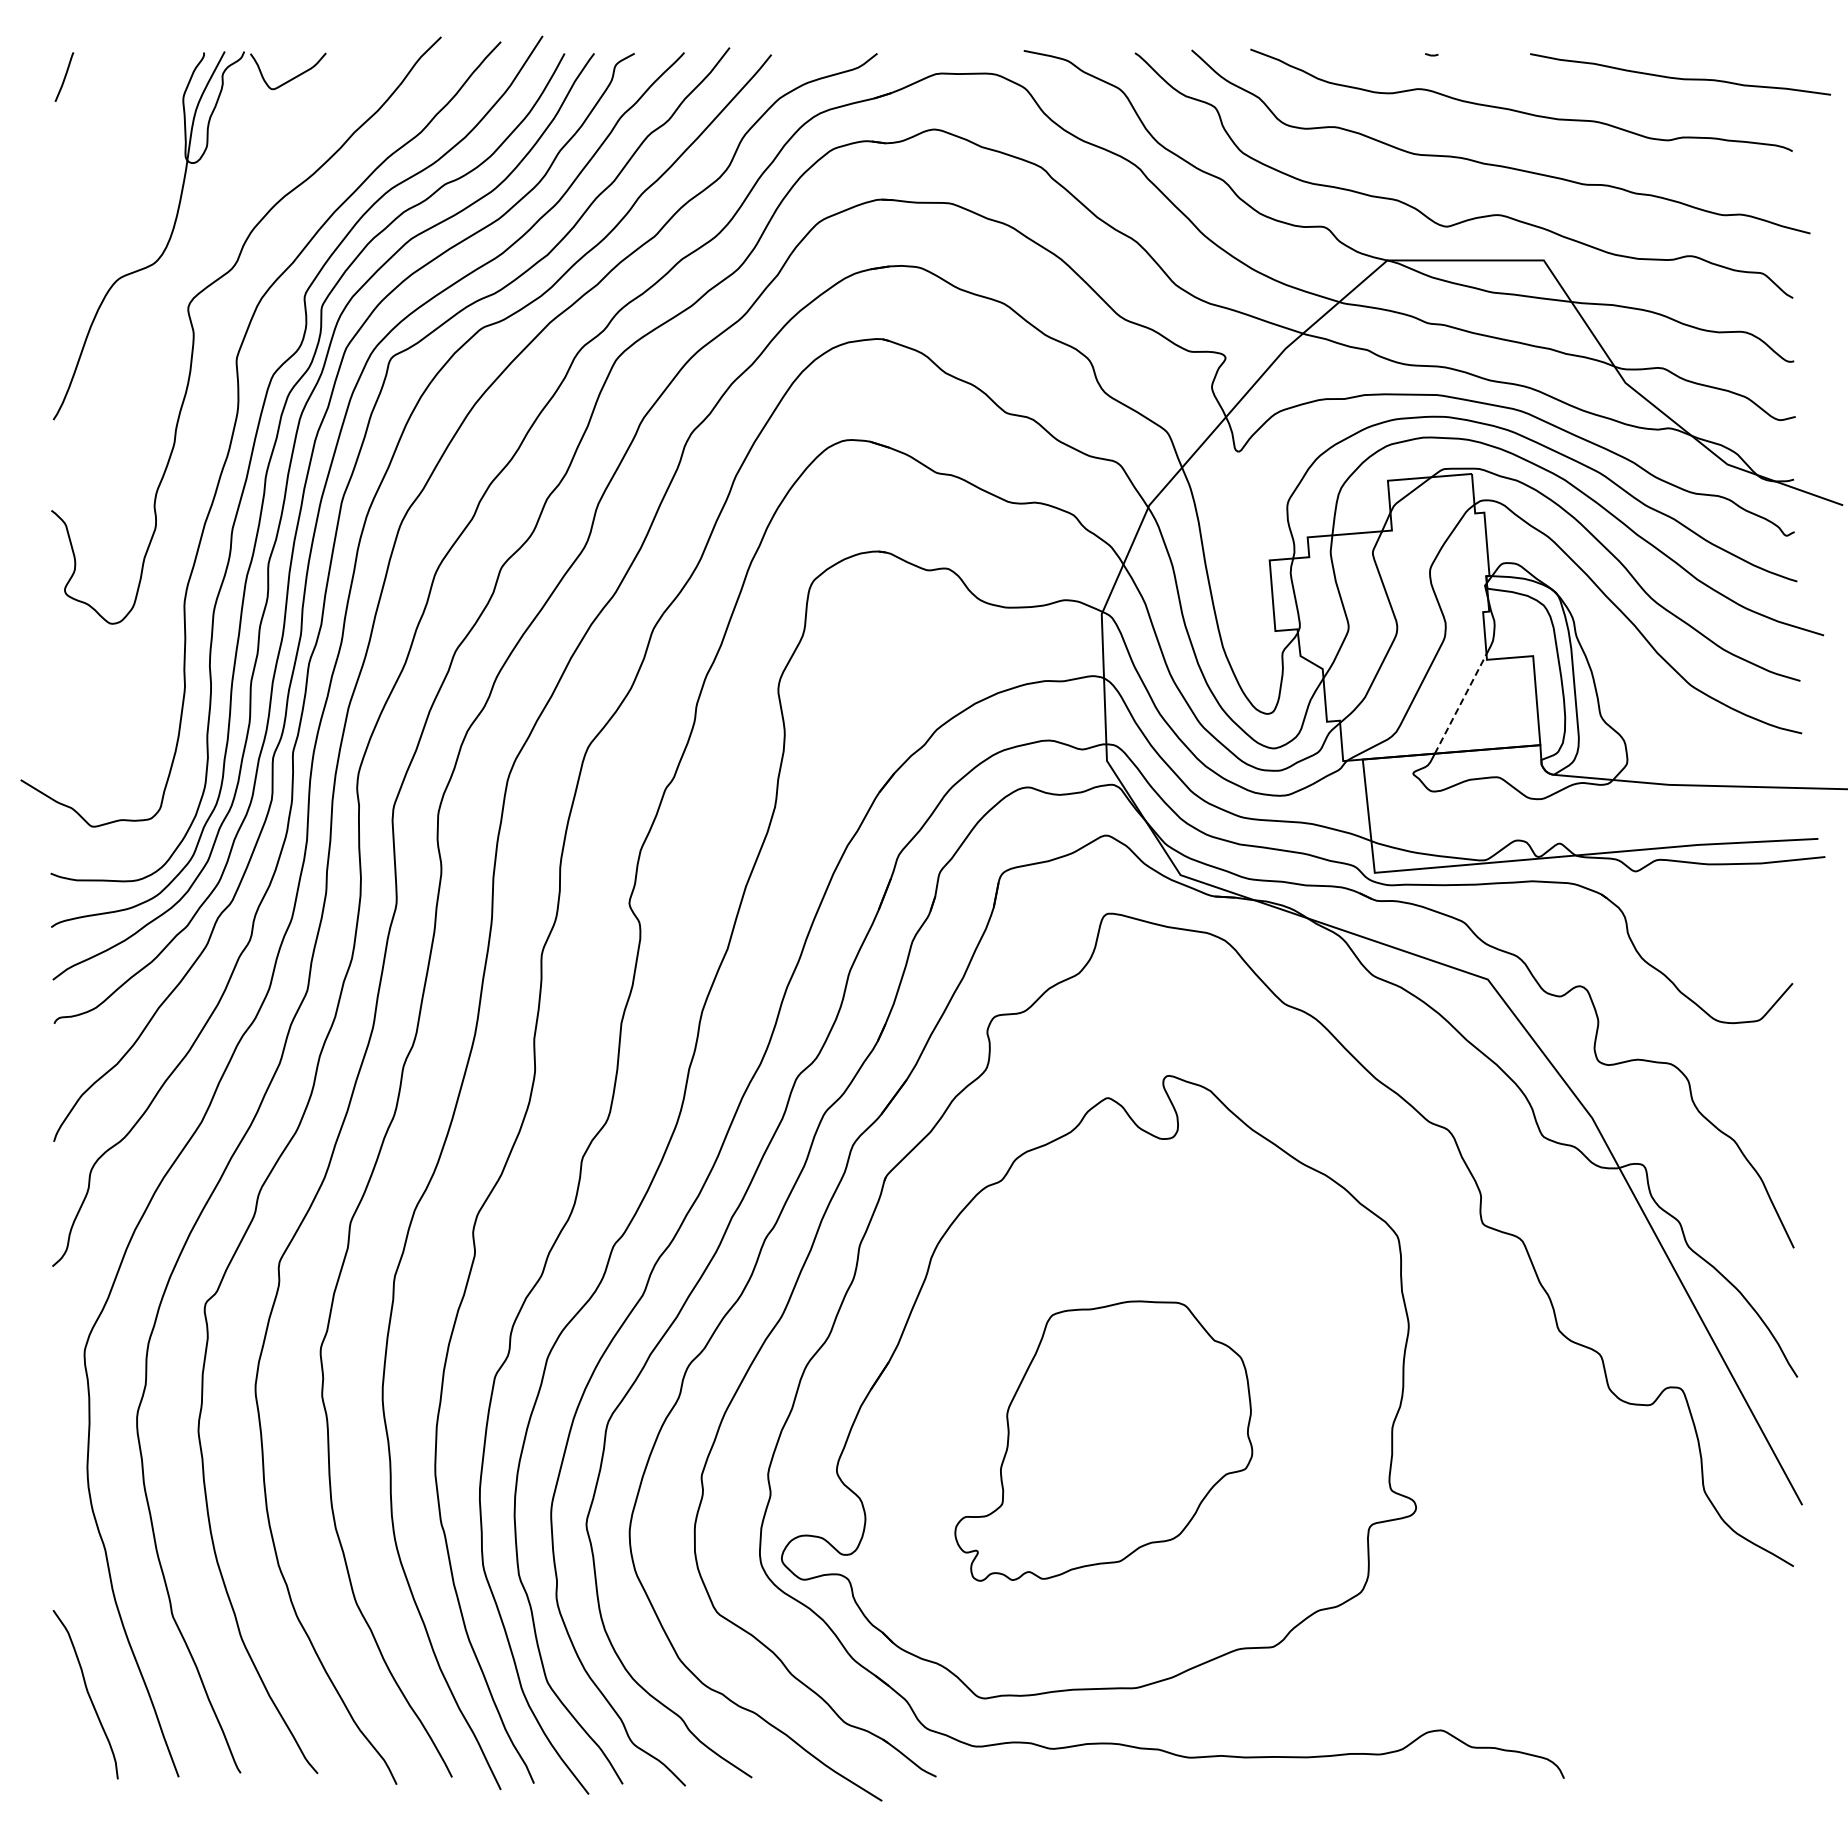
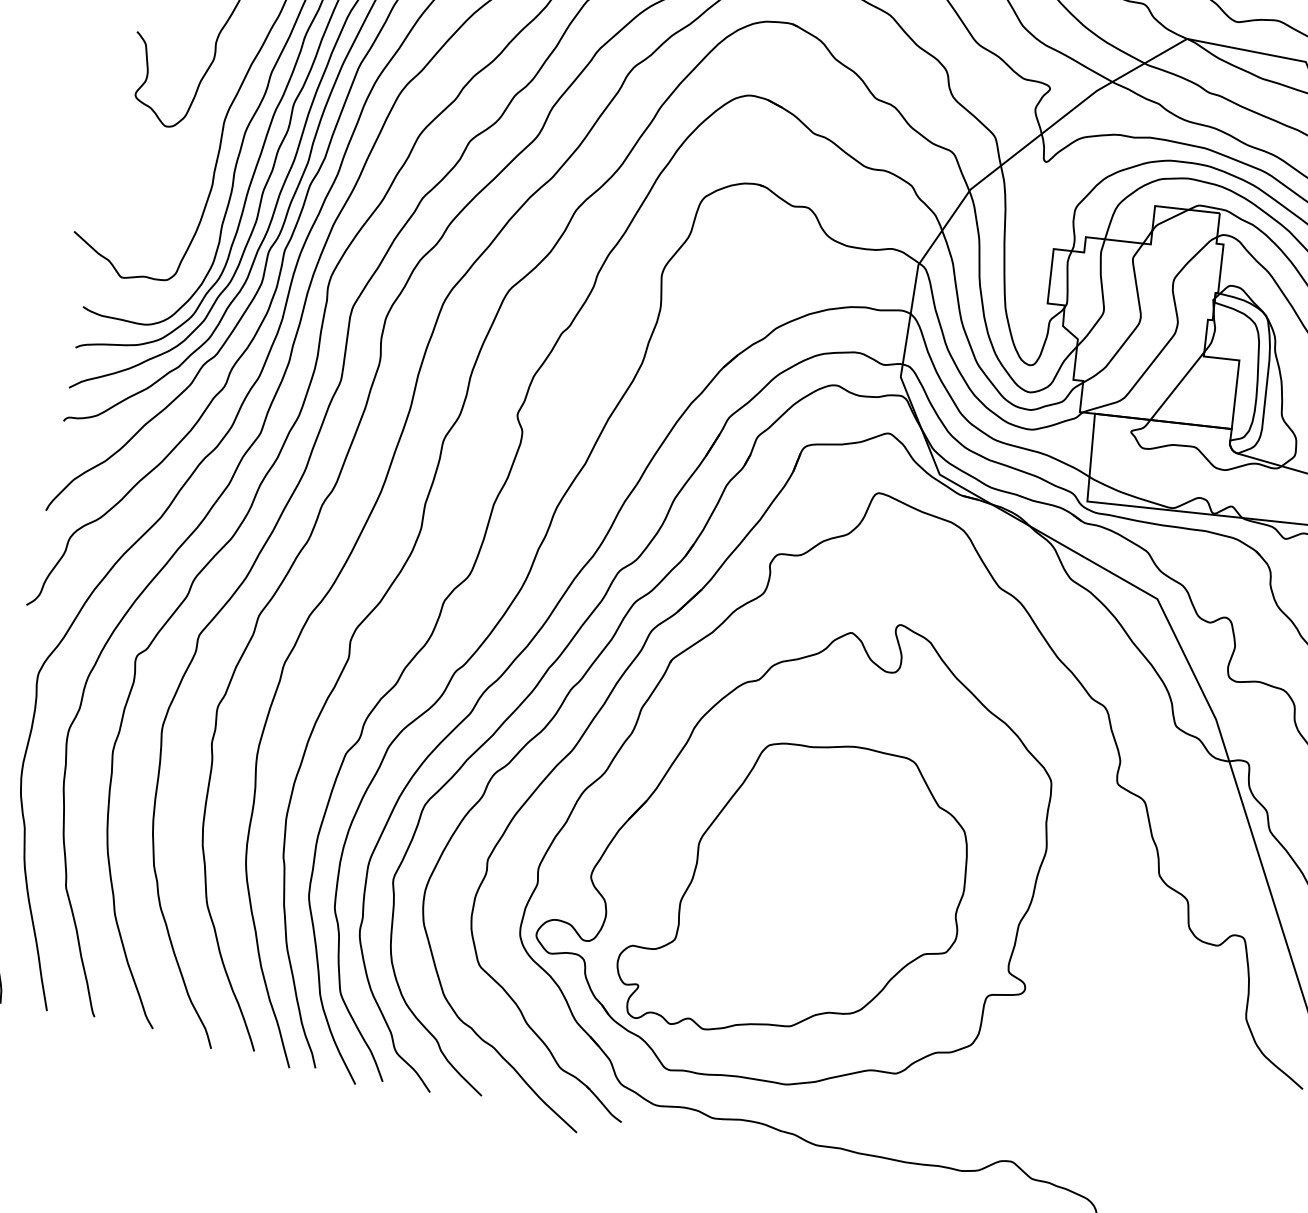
line: (1460, 703) -> (1177, 385), dashed -> solid
part: (1103, 1440) -> (797, 892), size x1.43

